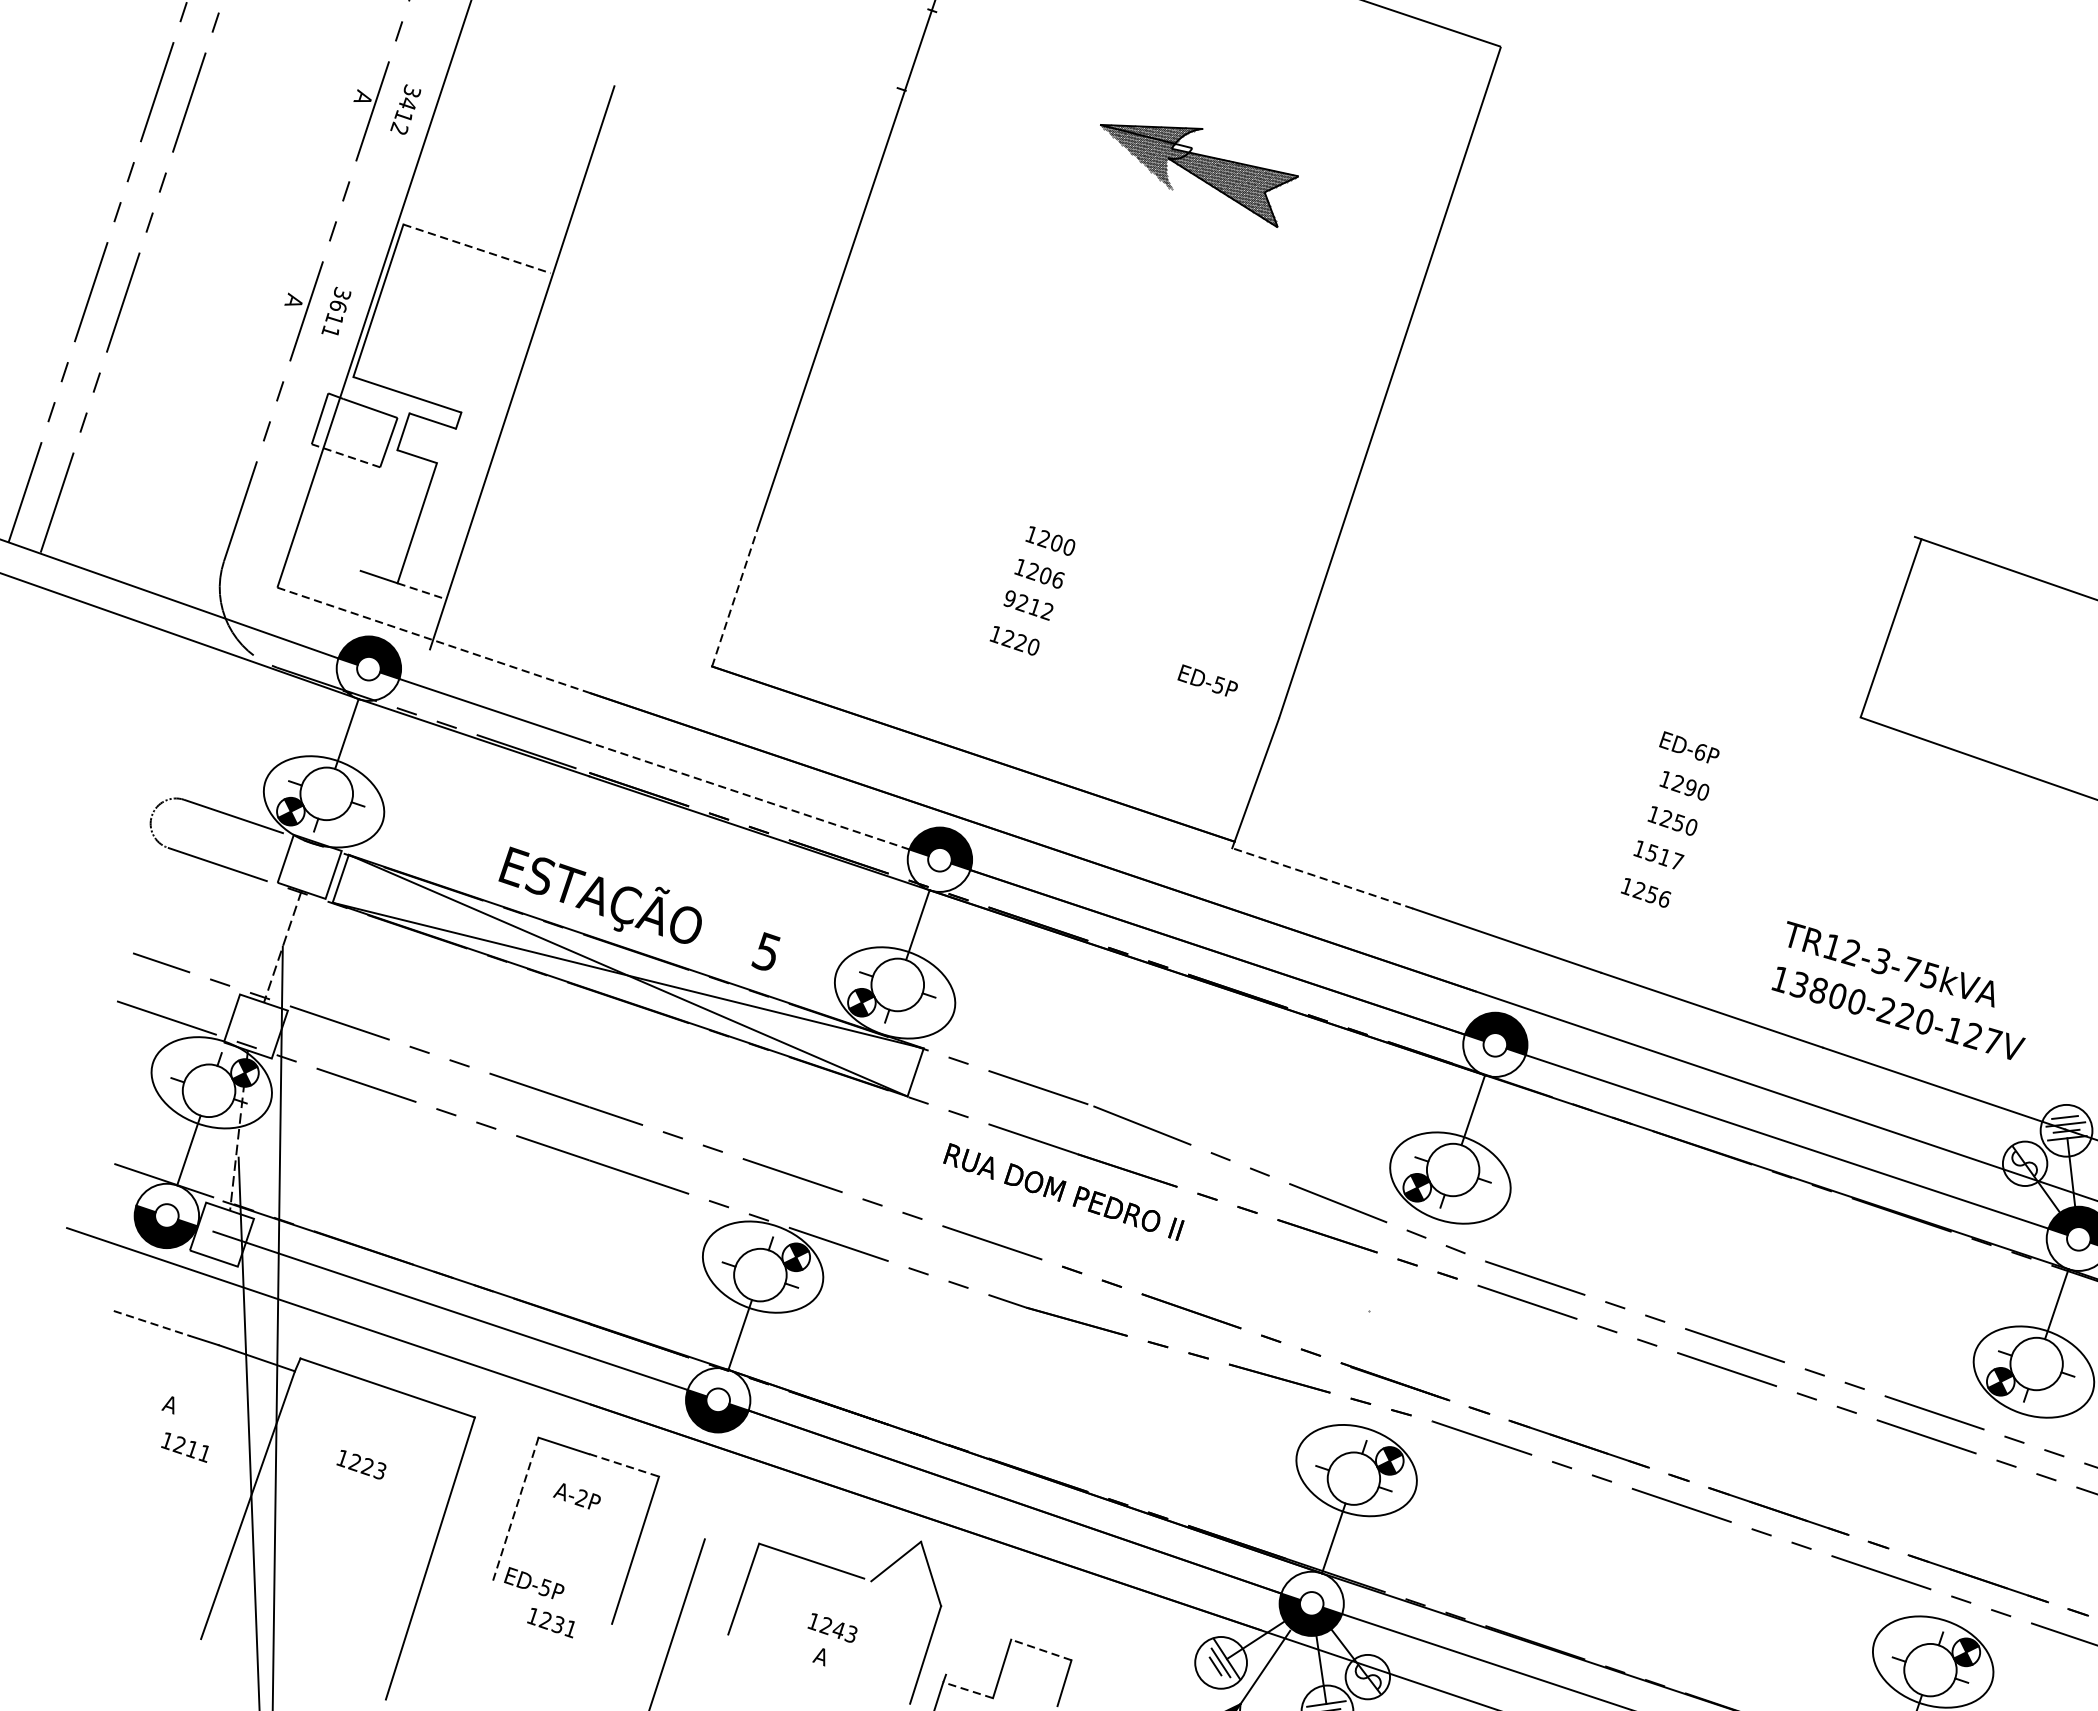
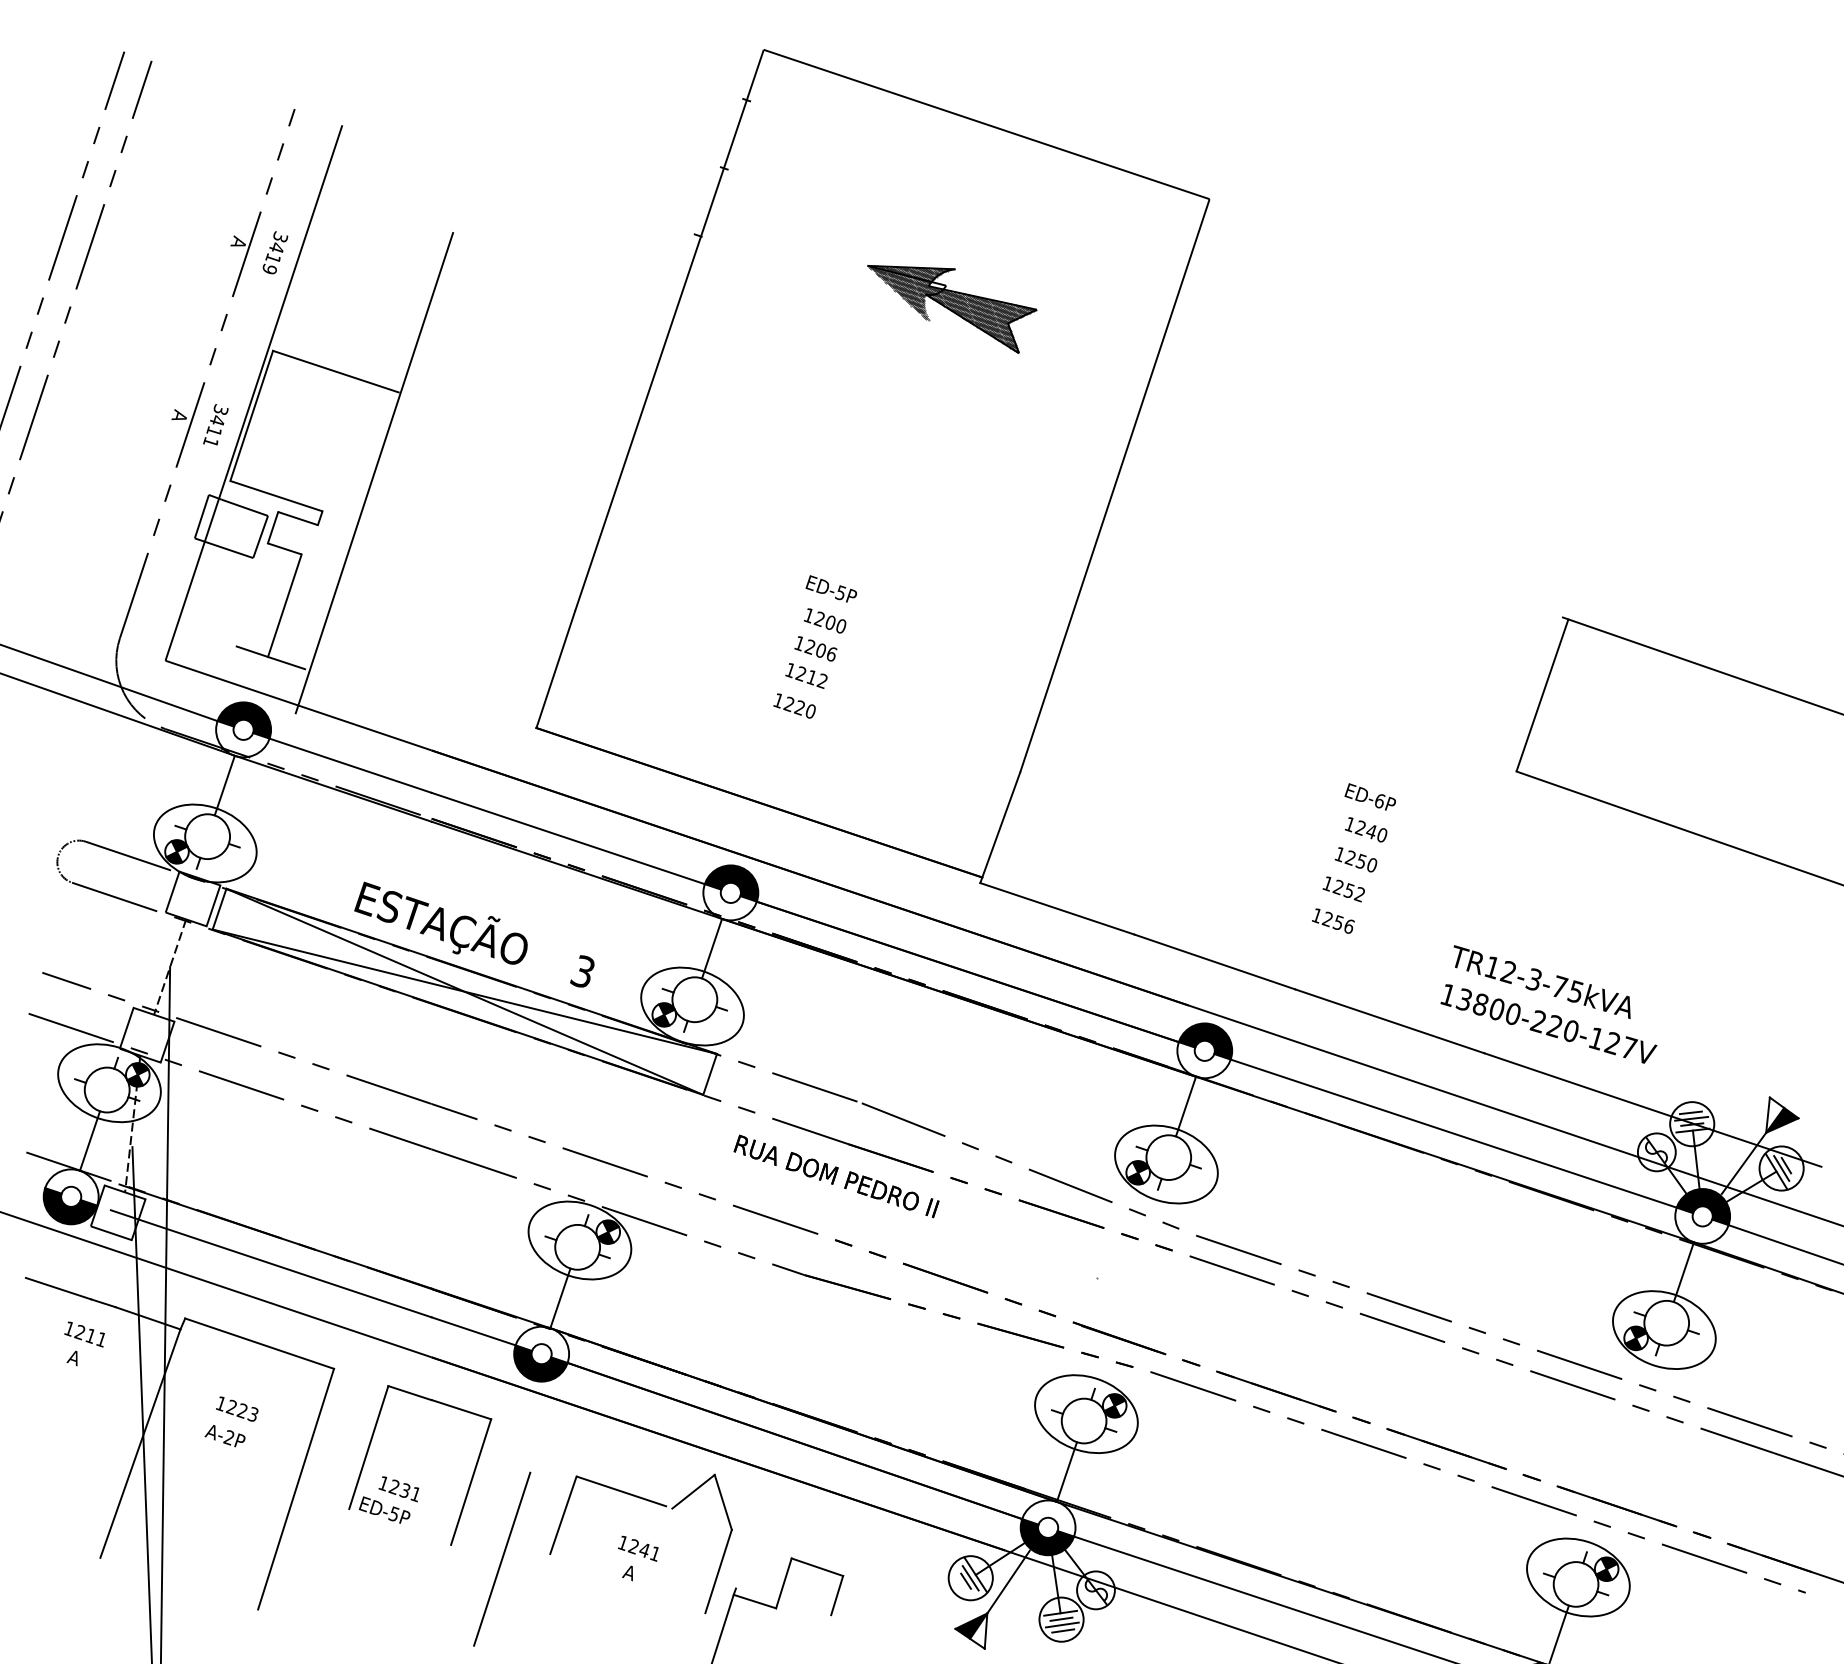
text: (399, 128) -> (269, 268), 3412 -> 3419
line: (477, 248) -> (336, 371), dashed -> solid
text: (338, 306) -> (217, 420), 3611 -> 3411
line: (346, 456) -> (224, 548), dashed -> solid
line: (420, 590) -> (287, 663), dashed -> solid
line: (734, 597) -> (555, 669), dashed -> solid
text: (1009, 599) -> (790, 670), 9212 -> 1212
line: (434, 640) -> (299, 705), dashed -> solid
text: (1206, 679) -> (830, 588), moved
text: (1690, 787) -> (1371, 831), 1290 -> 1240
line: (748, 795) -> (567, 838), dashed -> solid
text: (1664, 856) -> (1349, 890), 1517 -> 1252
line: (1321, 878) -> (1056, 908), dashed -> solid
text: (766, 950) -> (582, 970), 5 -> 3
line: (153, 1323) -> (59, 1288), dashed -> solid
text: (184, 1447) -> (84, 1334), moved
line: (624, 1465) -> (461, 1409), dashed -> solid
text: (576, 1496) -> (224, 1436), moved
line: (515, 1509) -> (368, 1447), dashed -> solid
text: (550, 1623) -> (398, 1489), moved
text: (850, 1633) -> (654, 1553), 1243 -> 1241
line: (1040, 1650) -> (816, 1567), dashed -> solid
line: (967, 1690) -> (754, 1601), dashed -> solid

